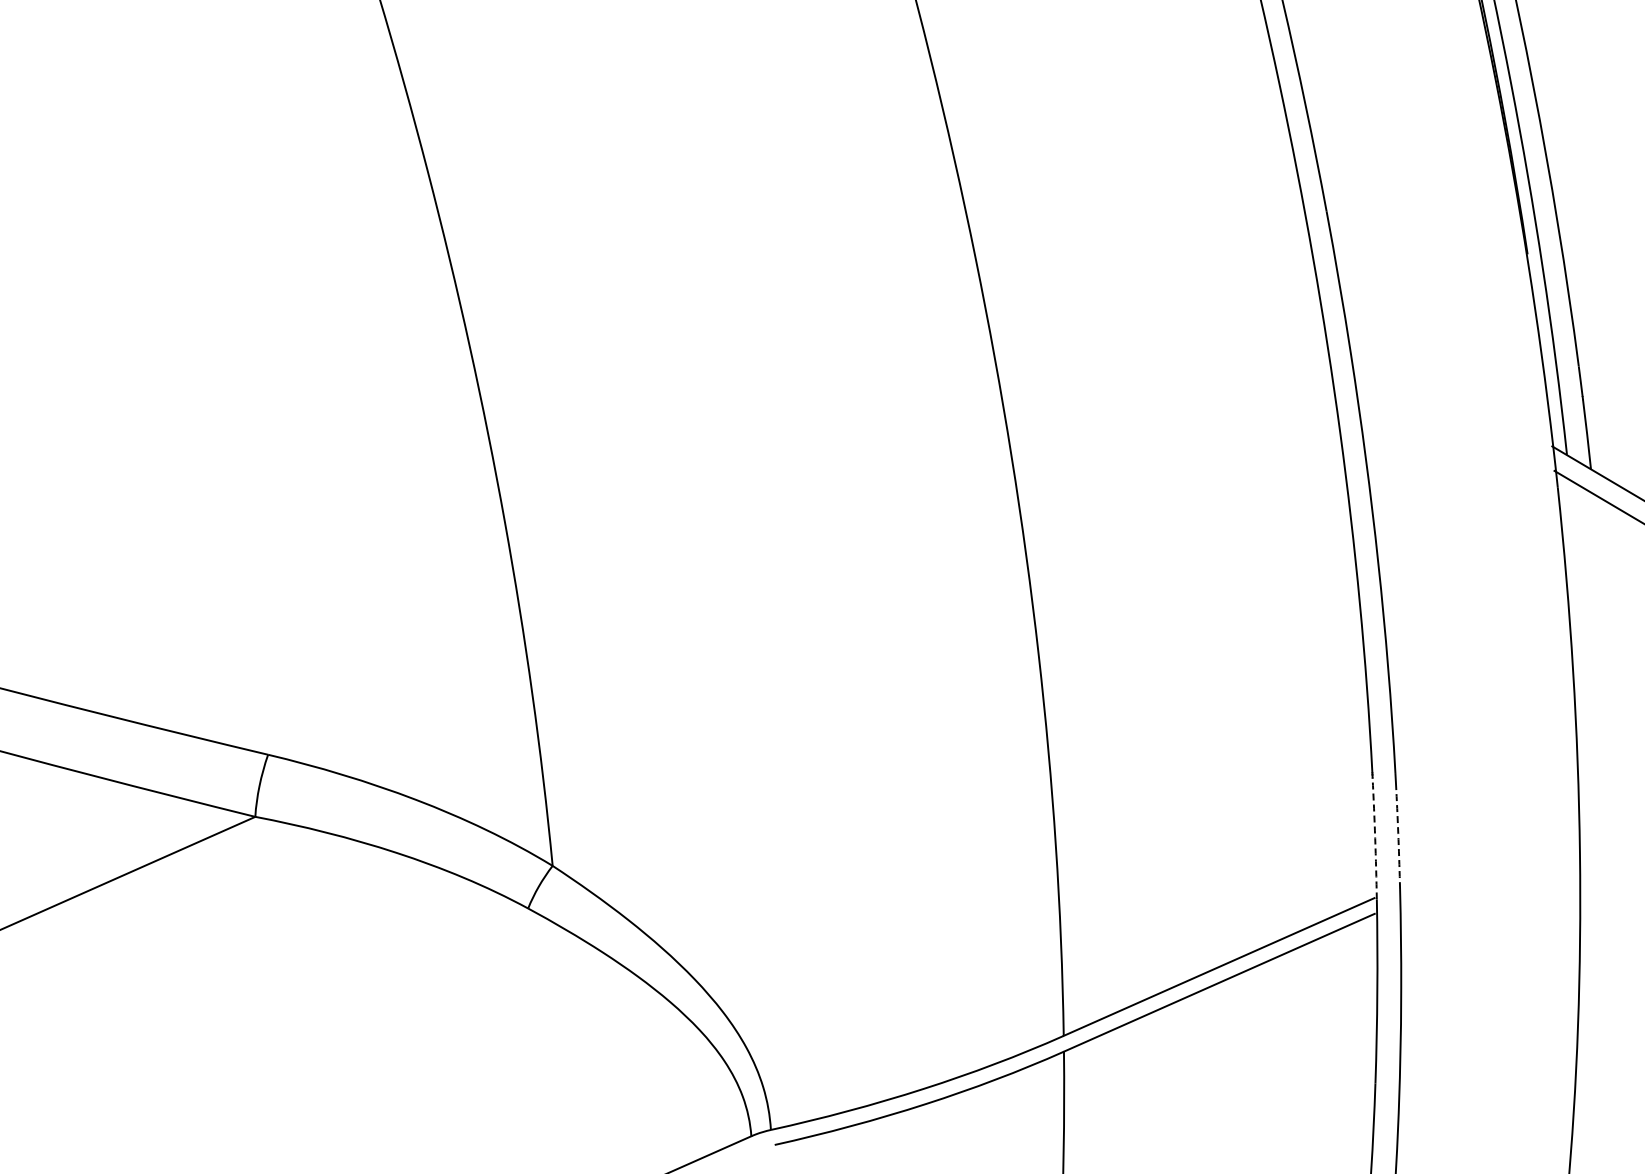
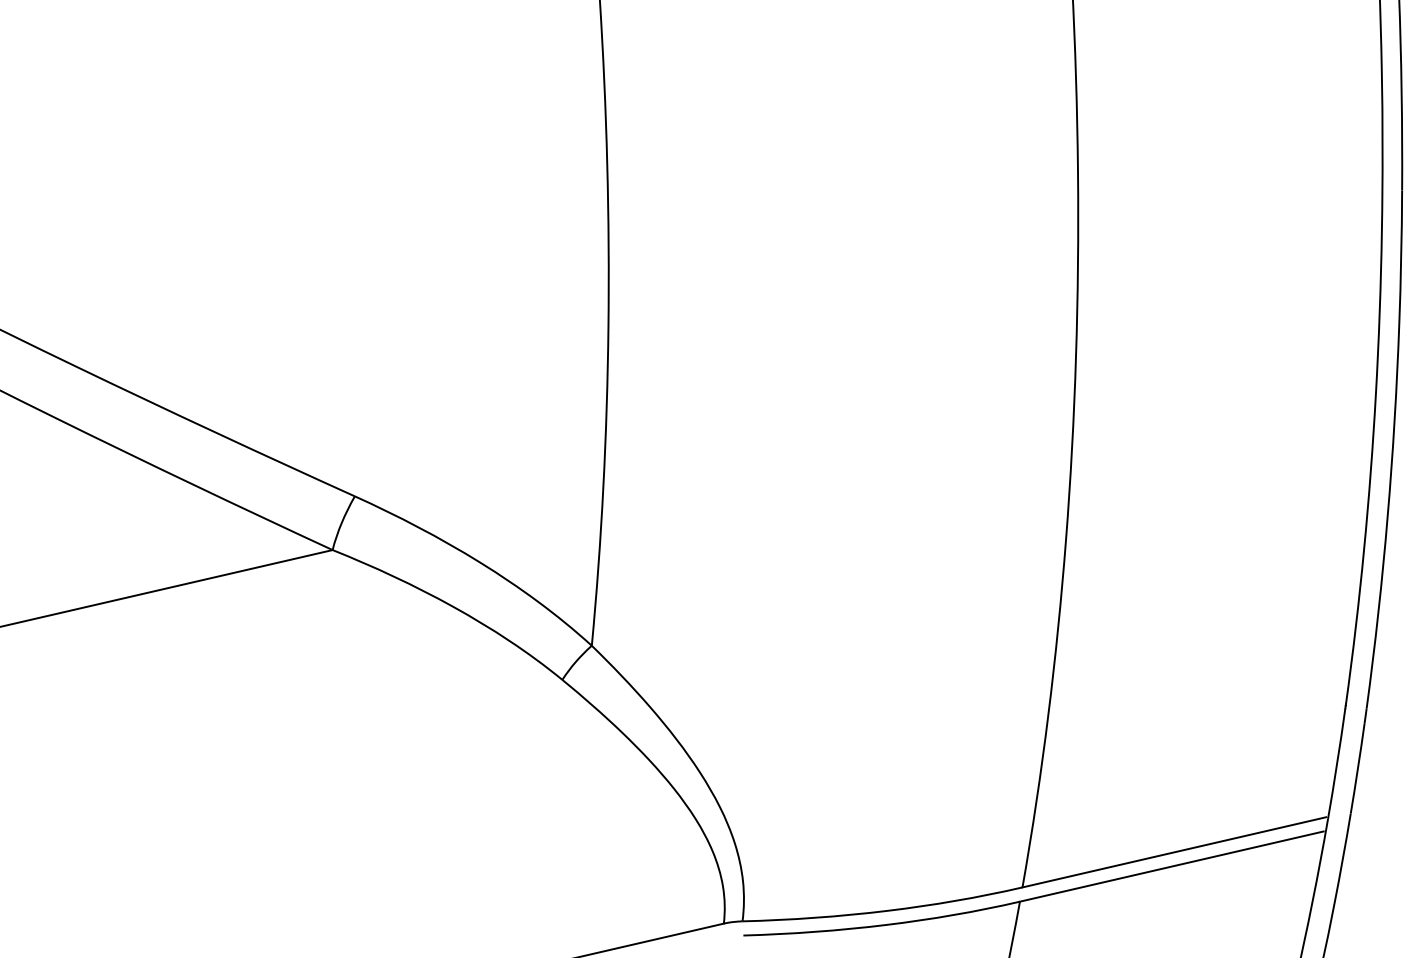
arc: (1375, 838) -> (1337, 763), dashed -> solid
arc: (1398, 839) -> (1357, 768), dashed -> solid

